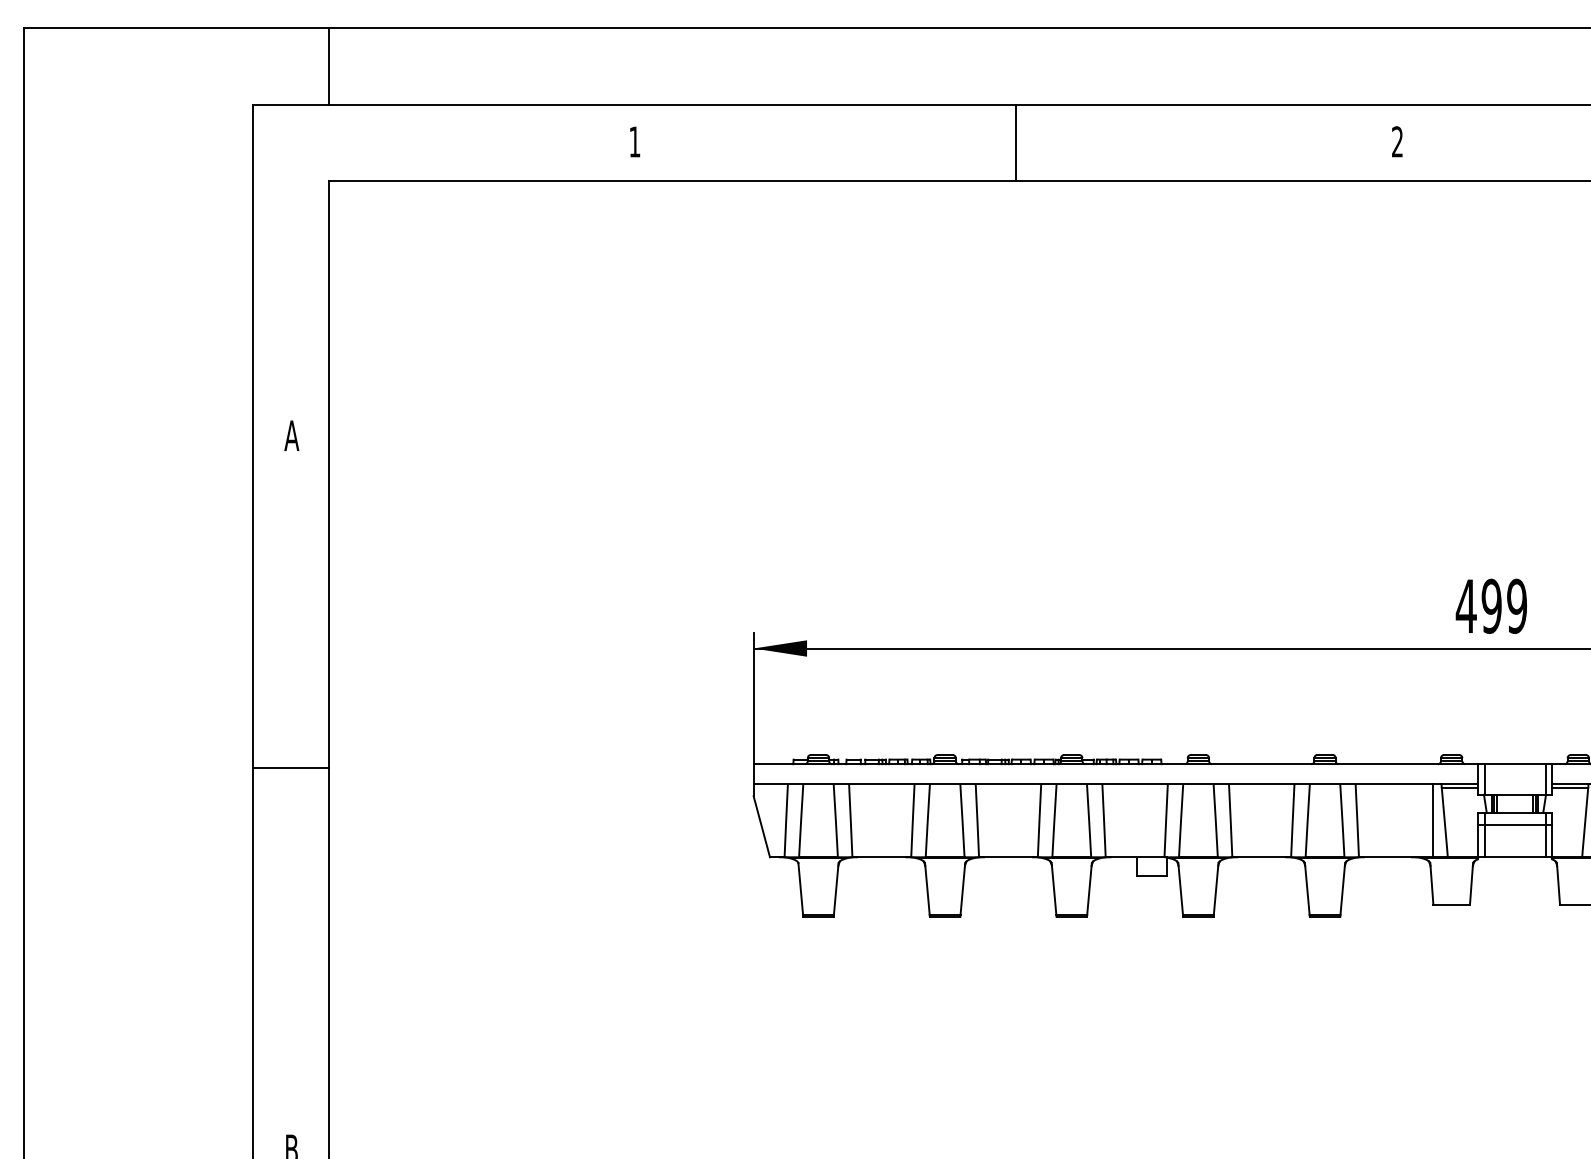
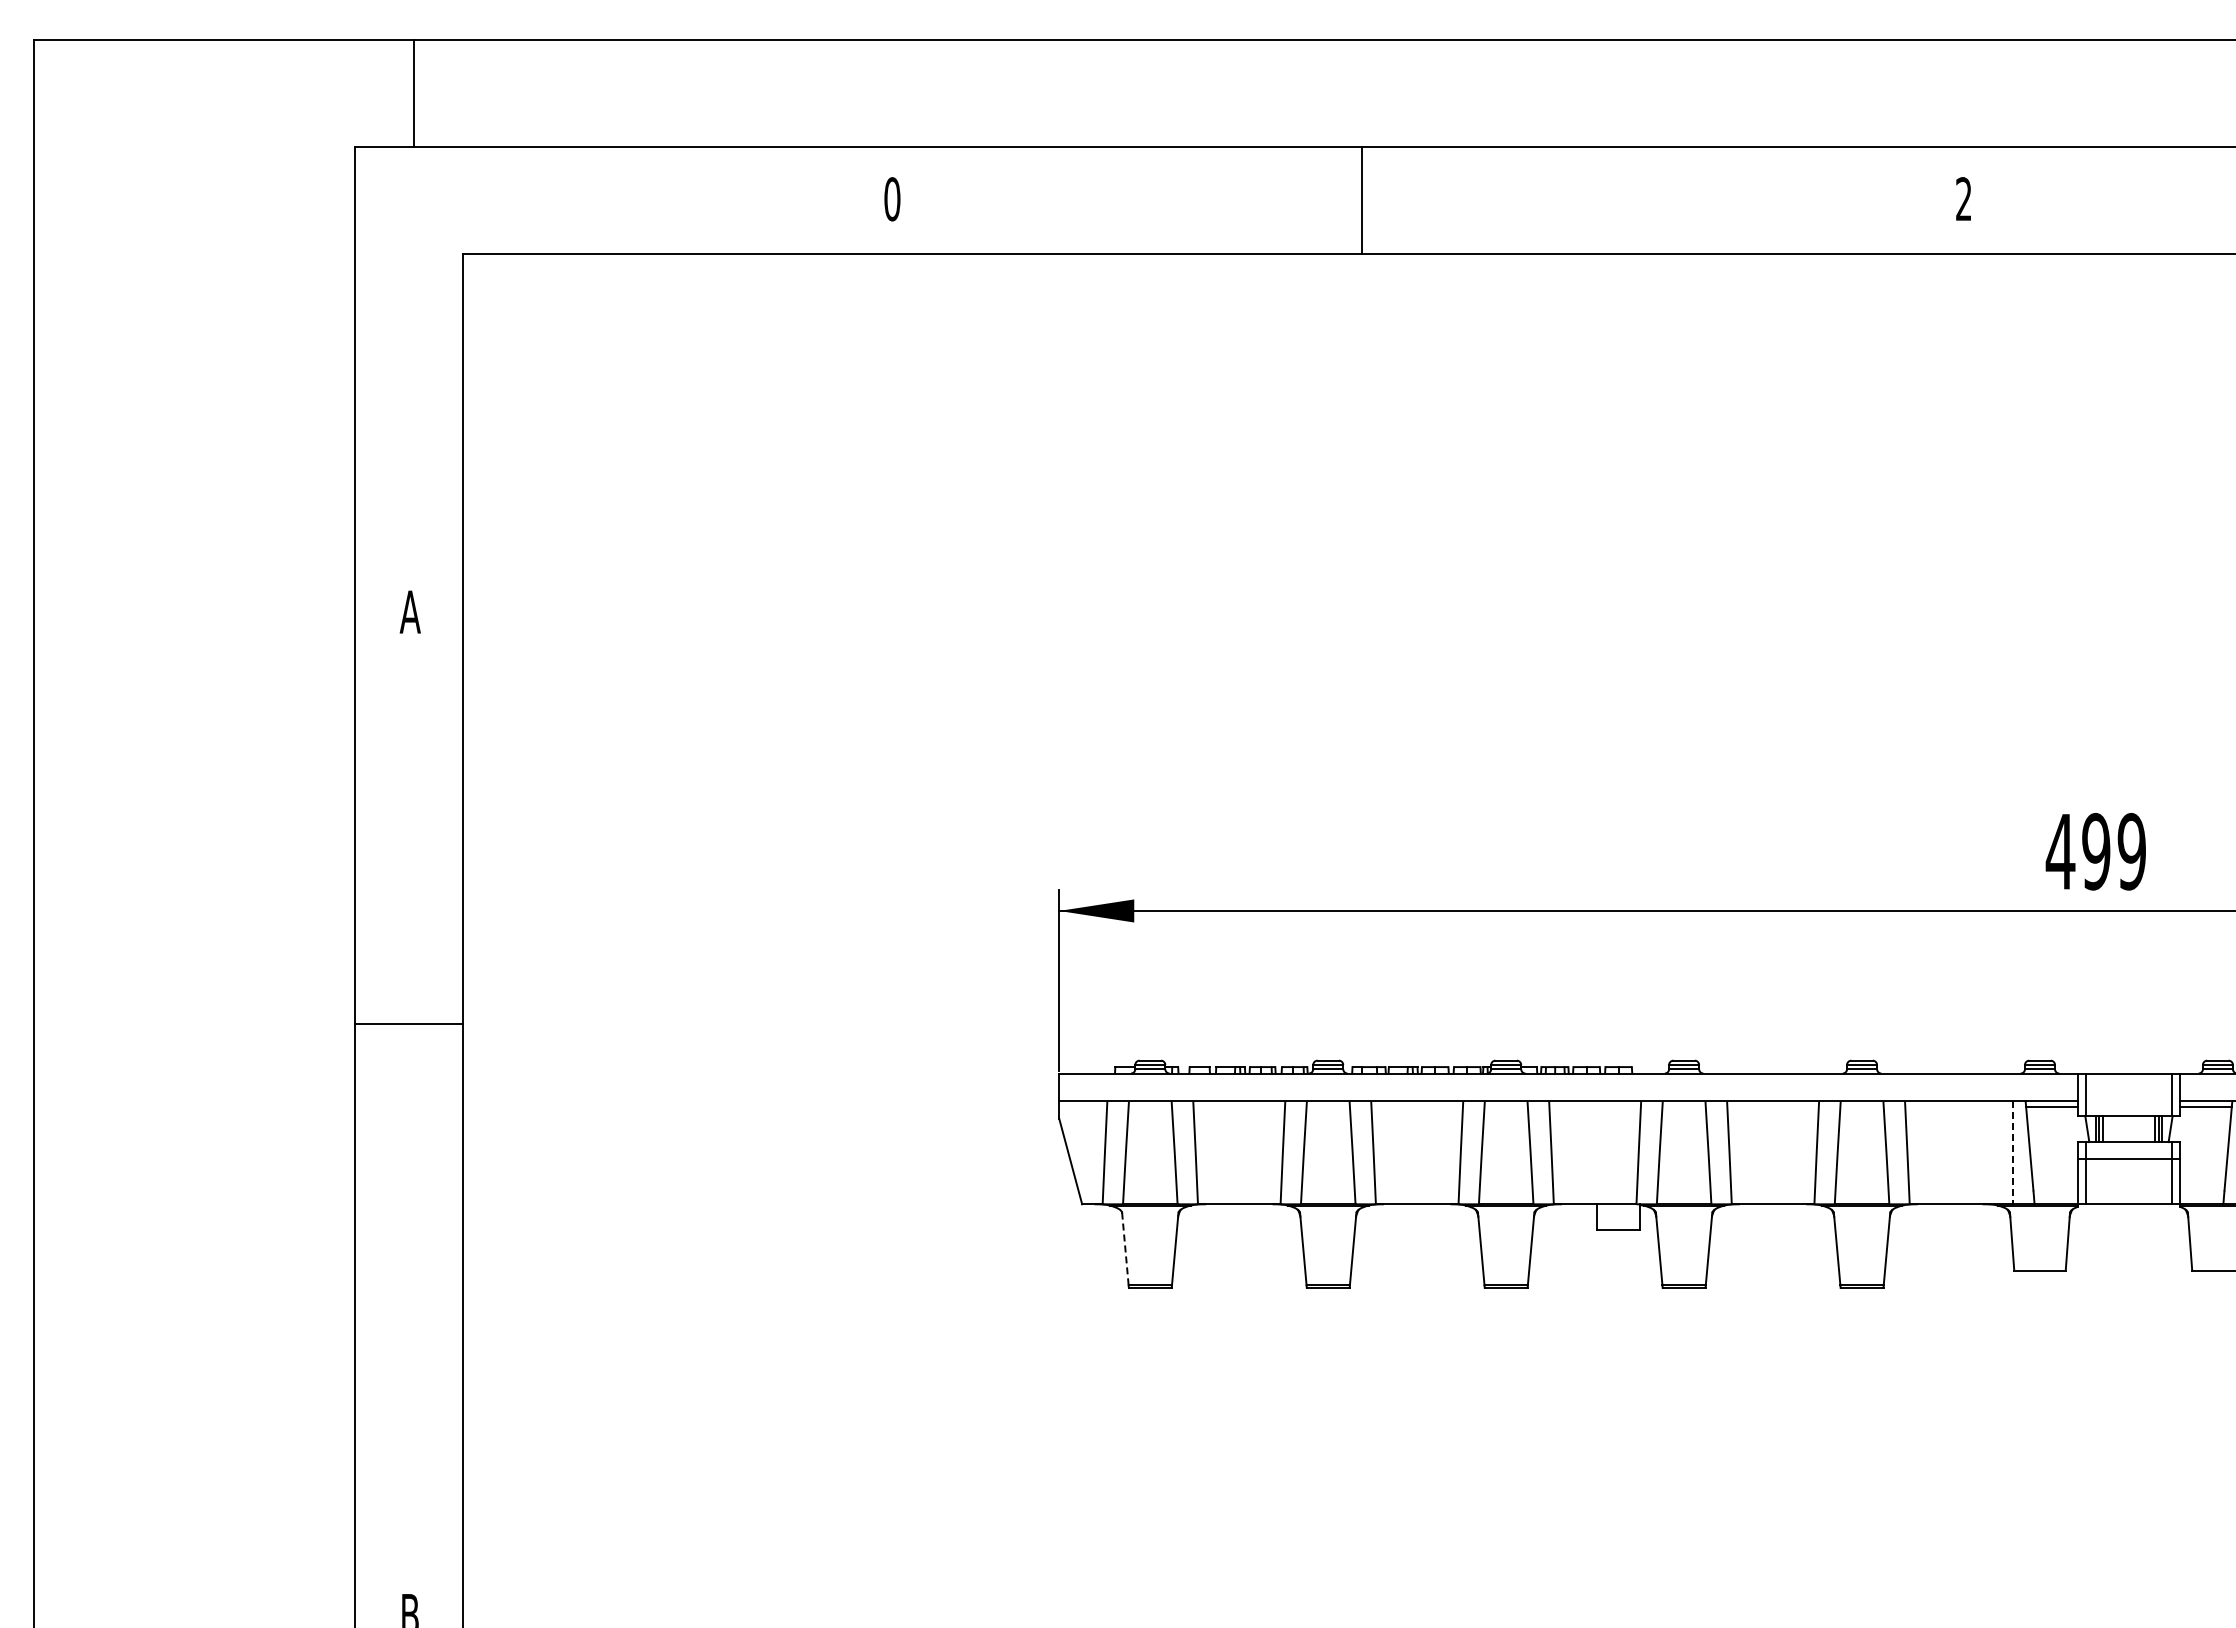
line: (328, 66) -> (413, 92), moved
text: (635, 142) -> (892, 199), 1 -> 0
line: (1015, 142) -> (1362, 200), moved
line: (290, 768) -> (408, 1024), moved
line: (1432, 821) -> (2013, 1153), solid -> dashed
line: (800, 888) -> (1125, 1248), solid -> dashed

